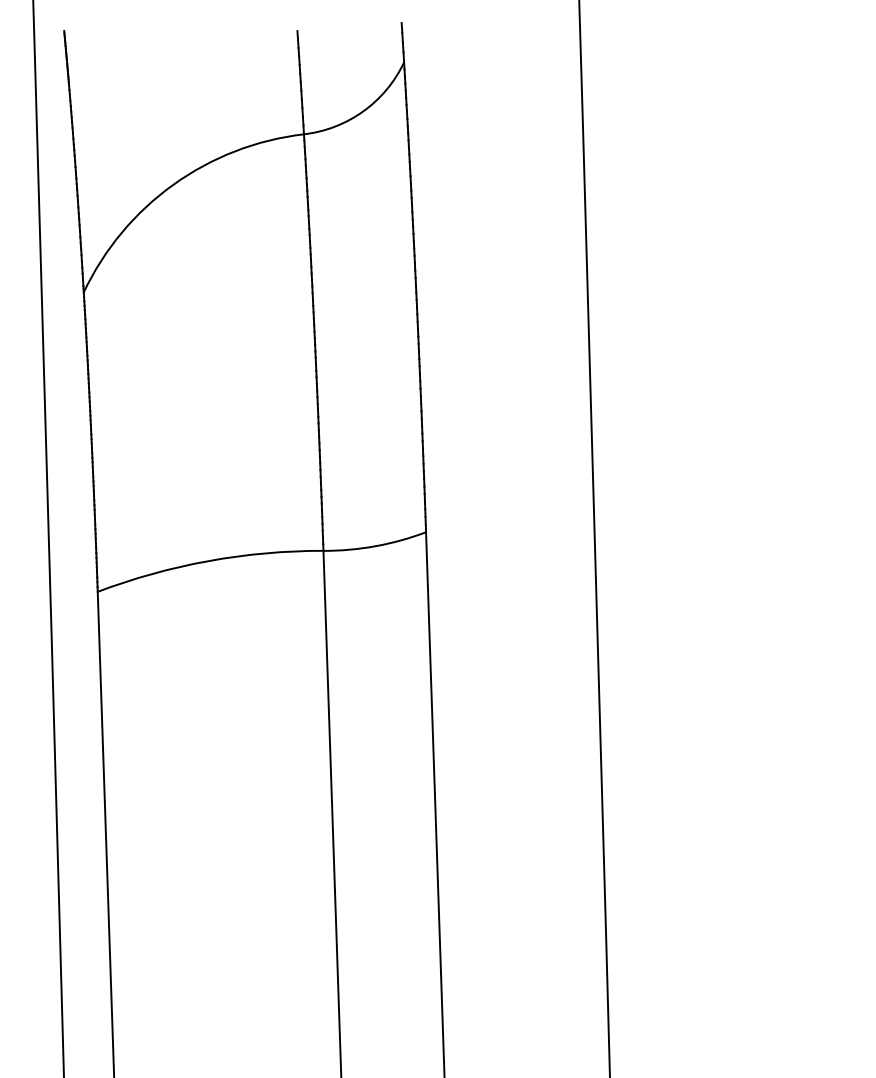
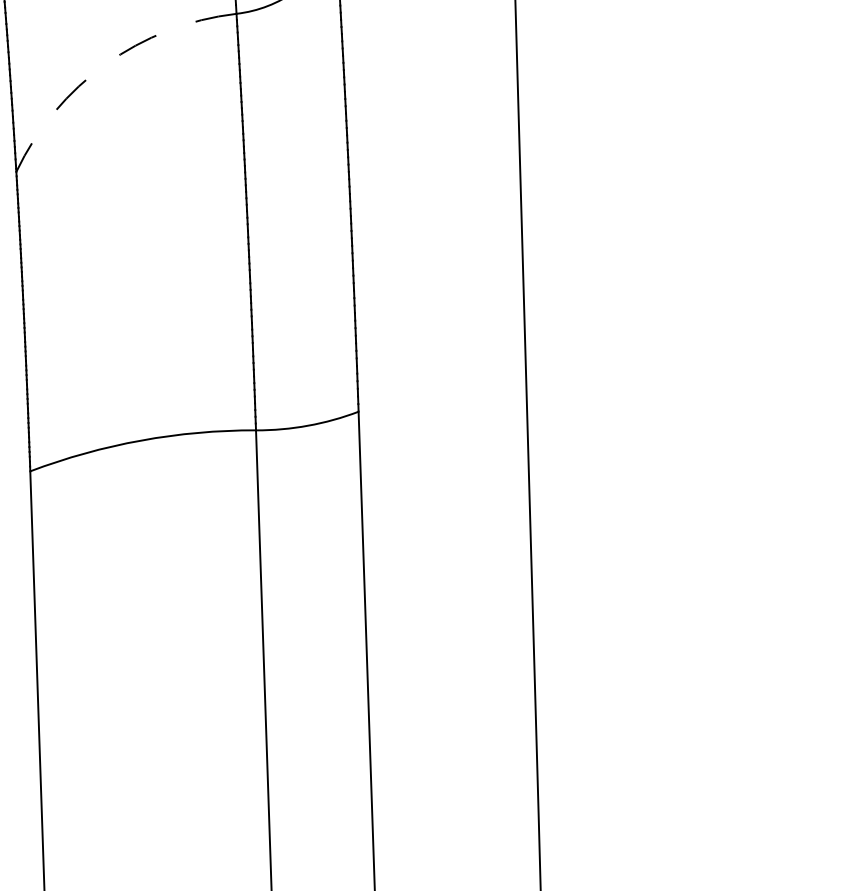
arc: (173, 184) -> (106, 64), solid -> dashed

